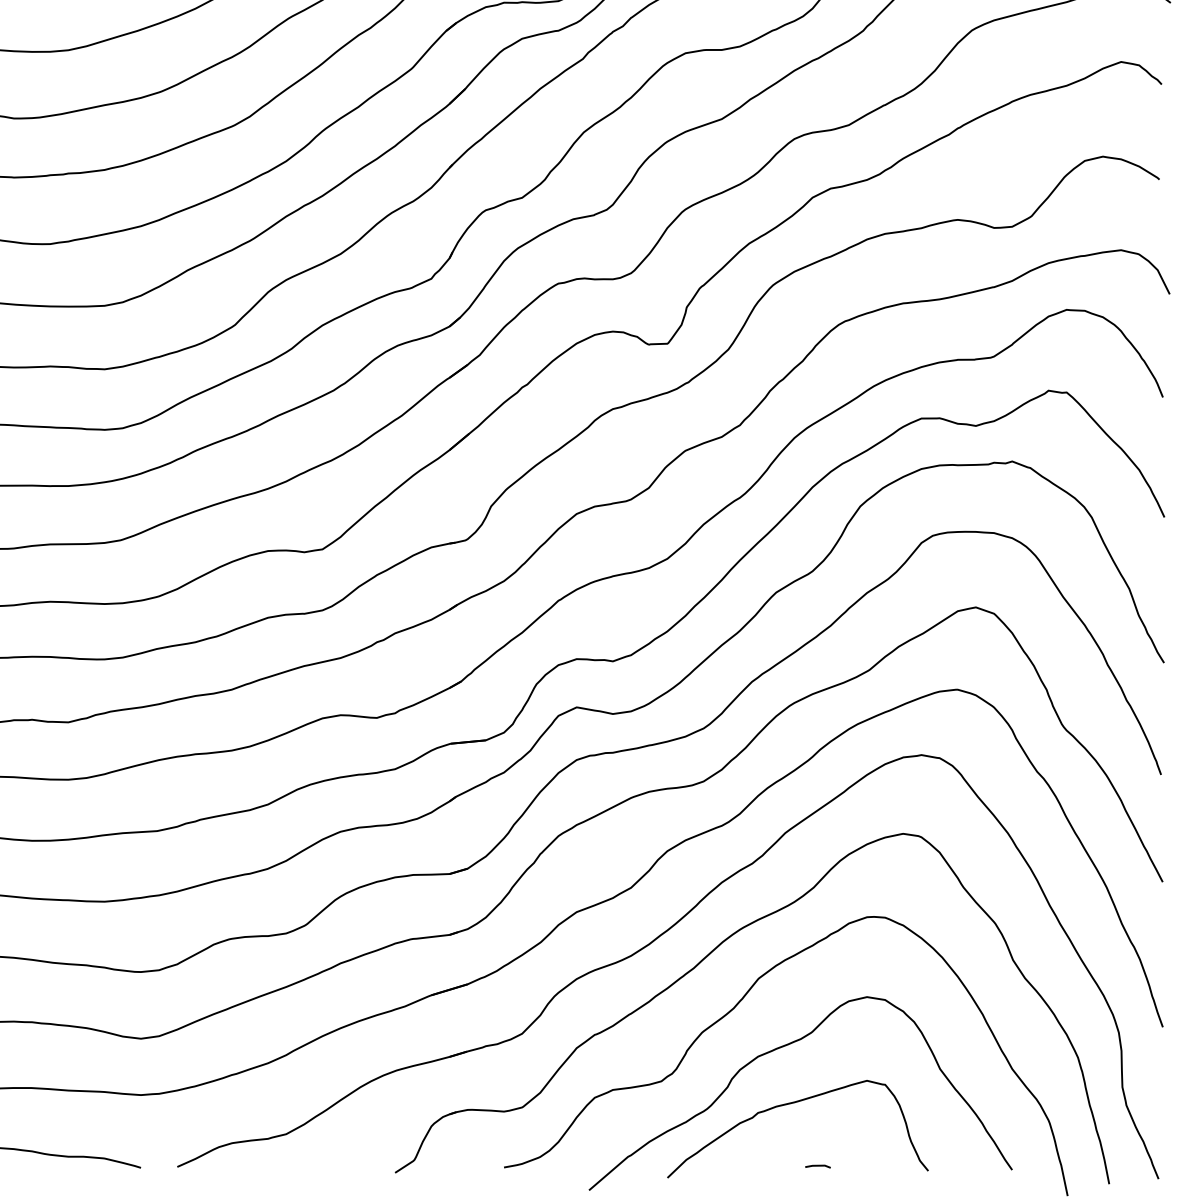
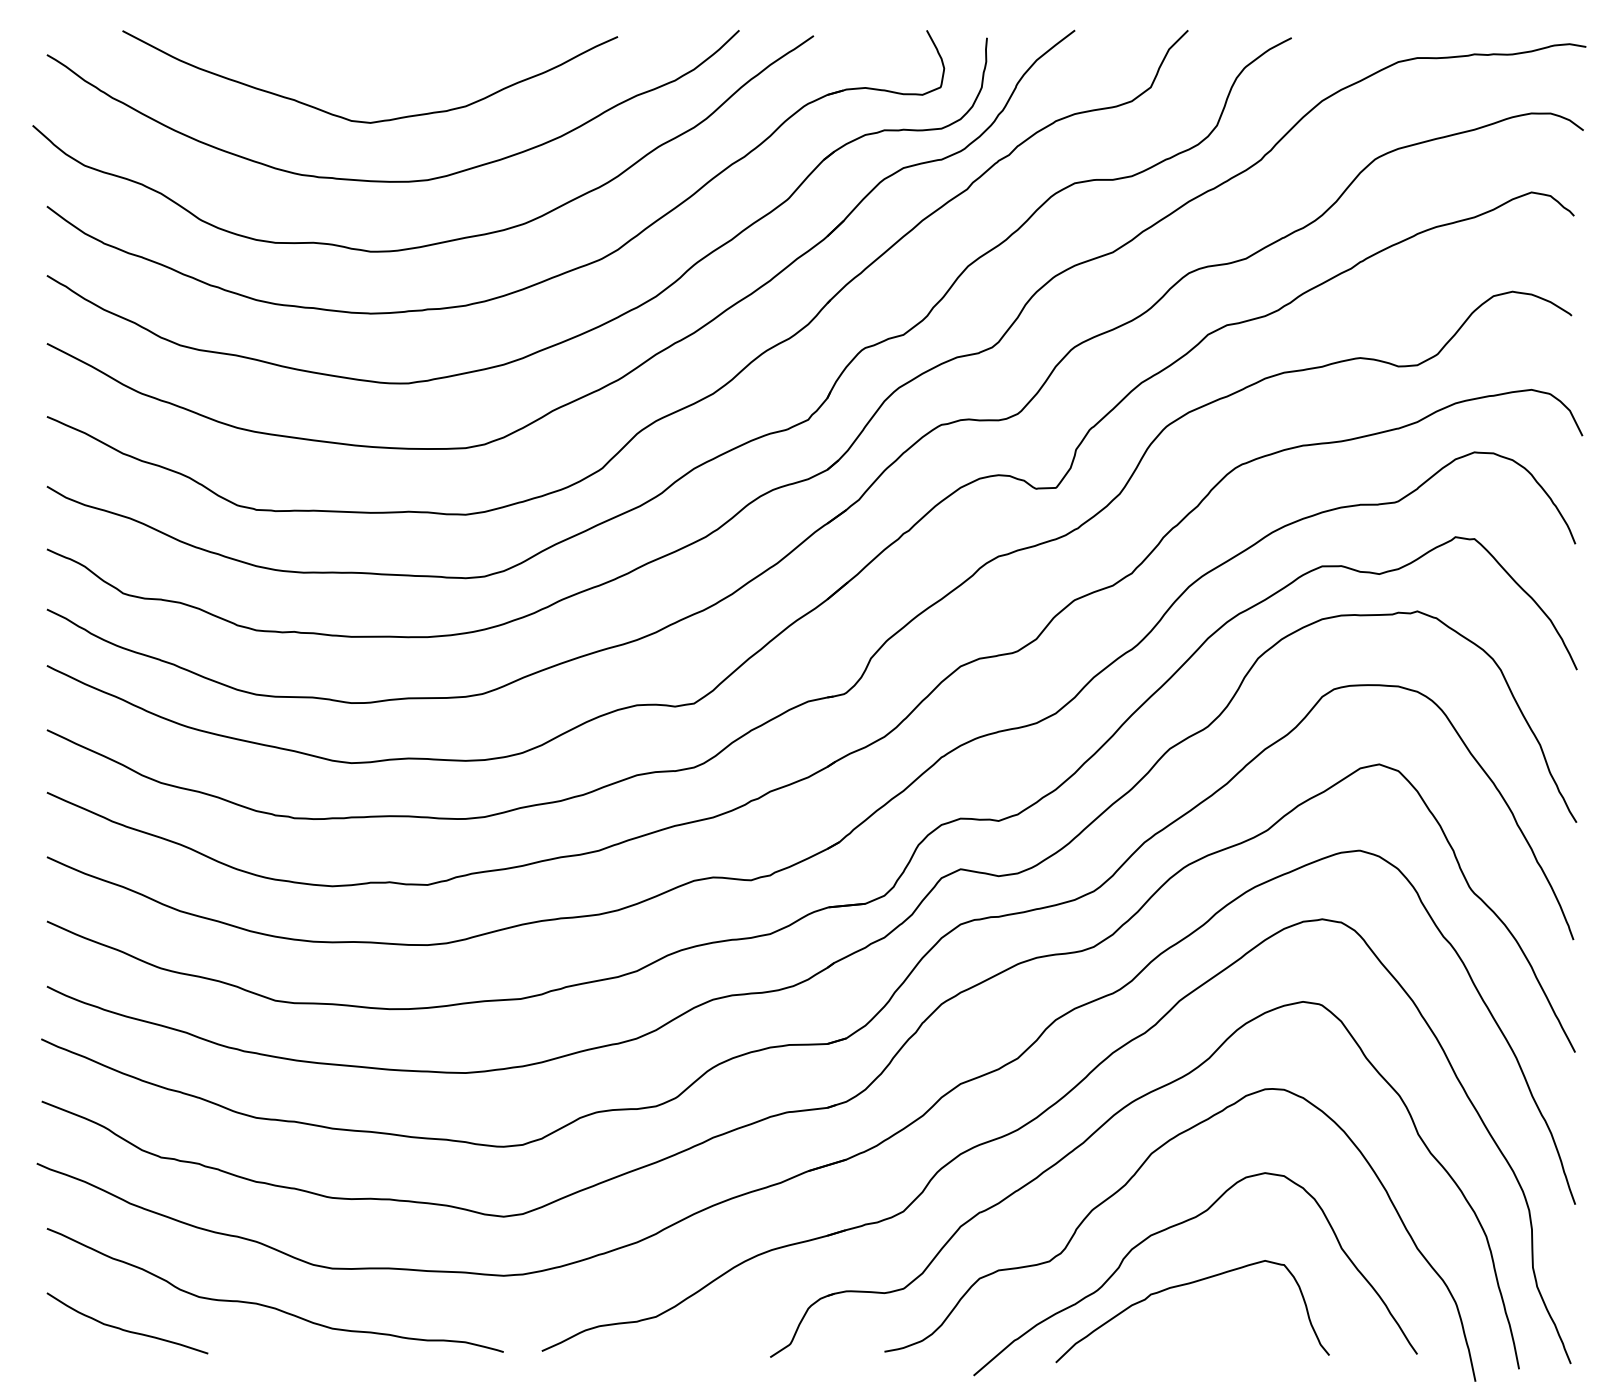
line: (817, 1166) -> (1213, 1350), removed

